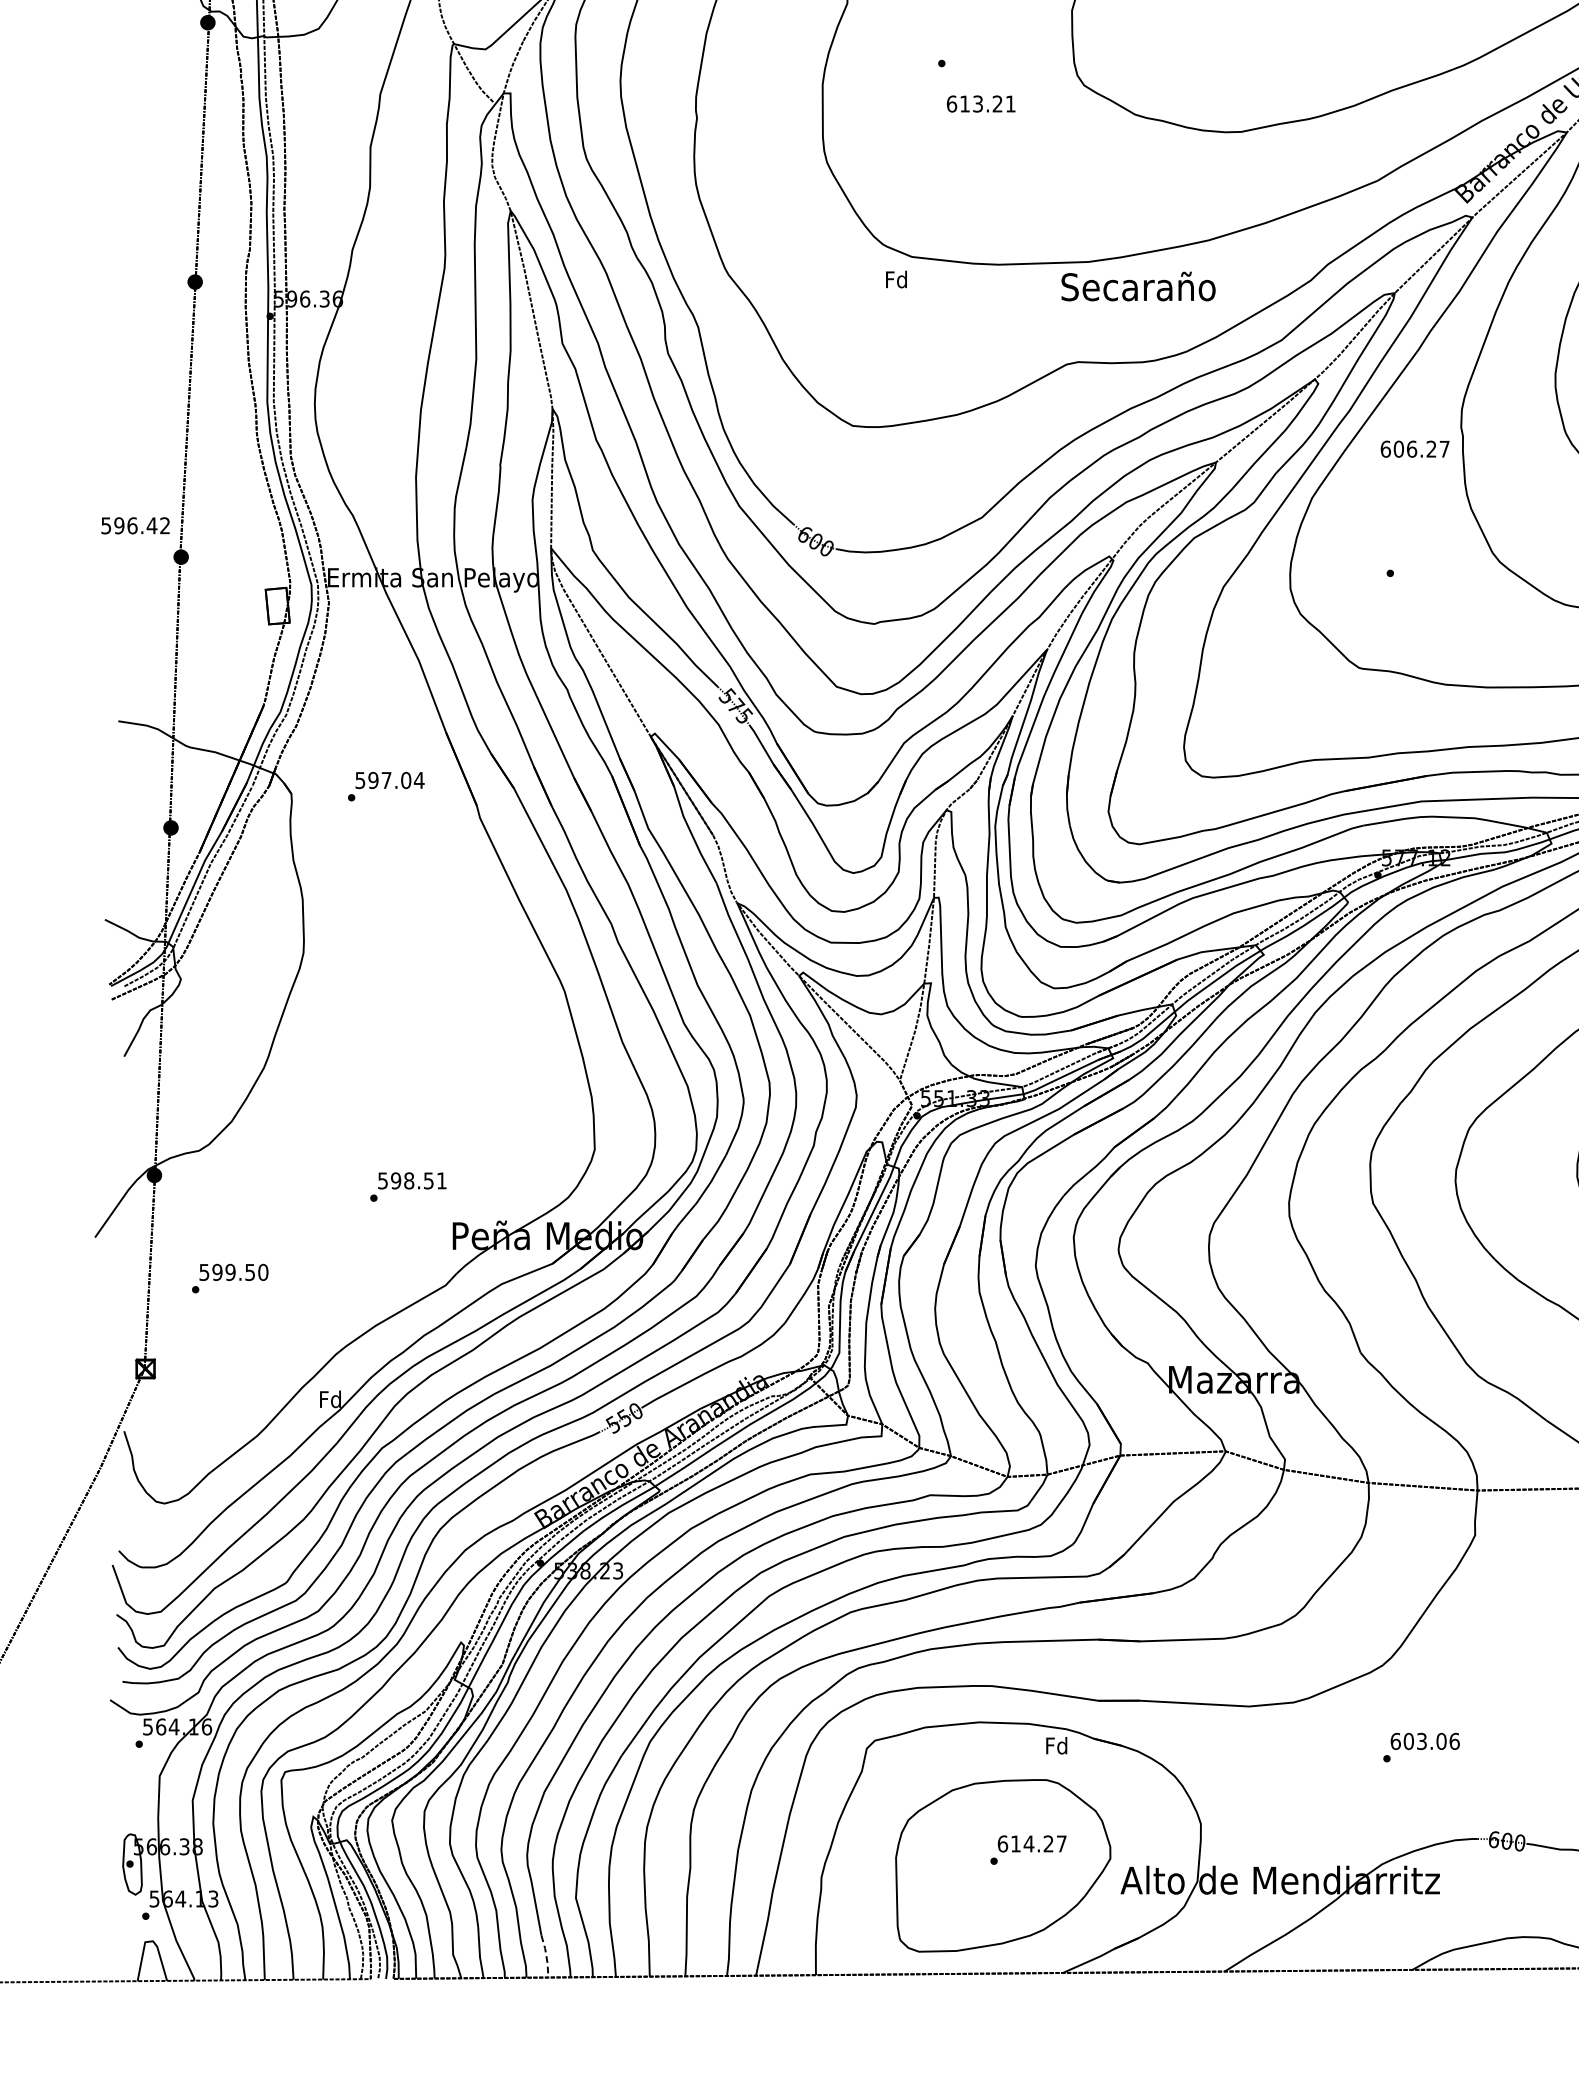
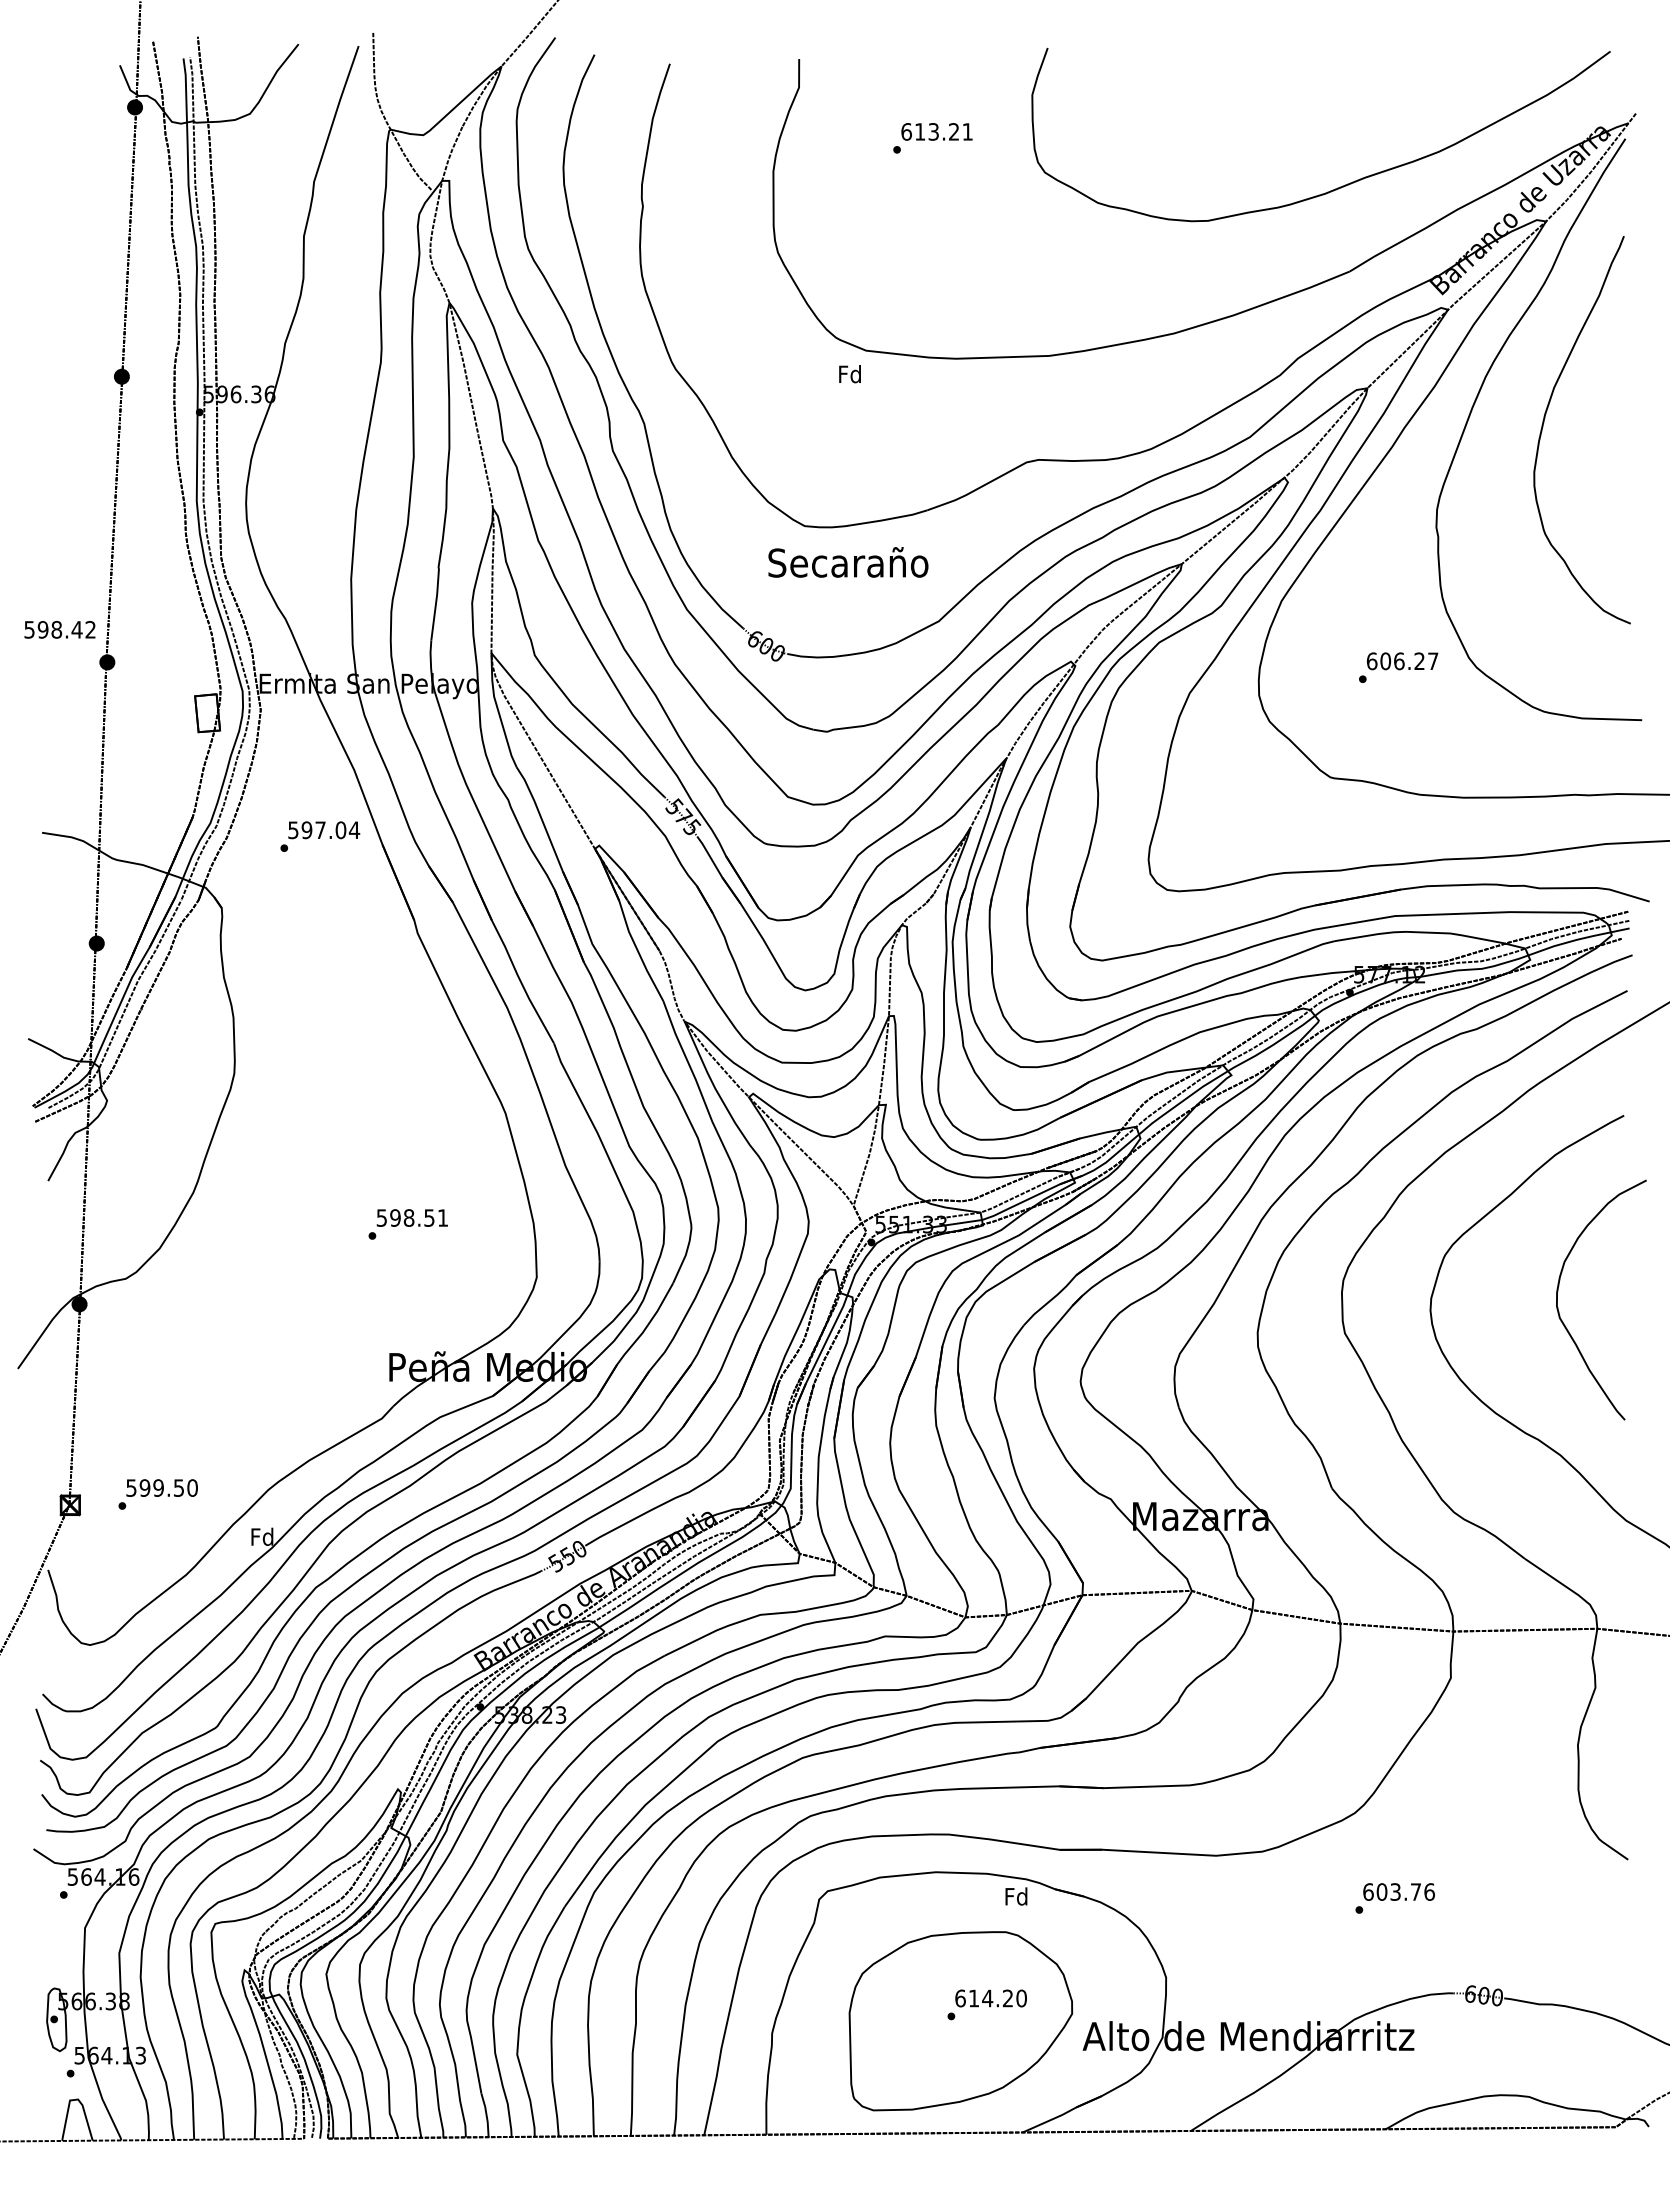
text: (980, 103) -> (936, 131), moved
text: (1138, 286) -> (848, 562), moved
text: (1415, 449) -> (1402, 661), moved
text: (132, 525) -> (56, 629), 596.42 -> 598.42
text: (386, 786) -> (320, 836), moved
text: (407, 1187) -> (407, 1224), moved
text: (229, 1278) -> (157, 1494), moved
text: (1441, 1740) -> (1415, 1891), 603.06 -> 603.76
text: (1061, 1843) -> (1021, 1998), 614.27 -> 614.20
line: (546, 1956) -> (486, 2115), dashed -> solid

